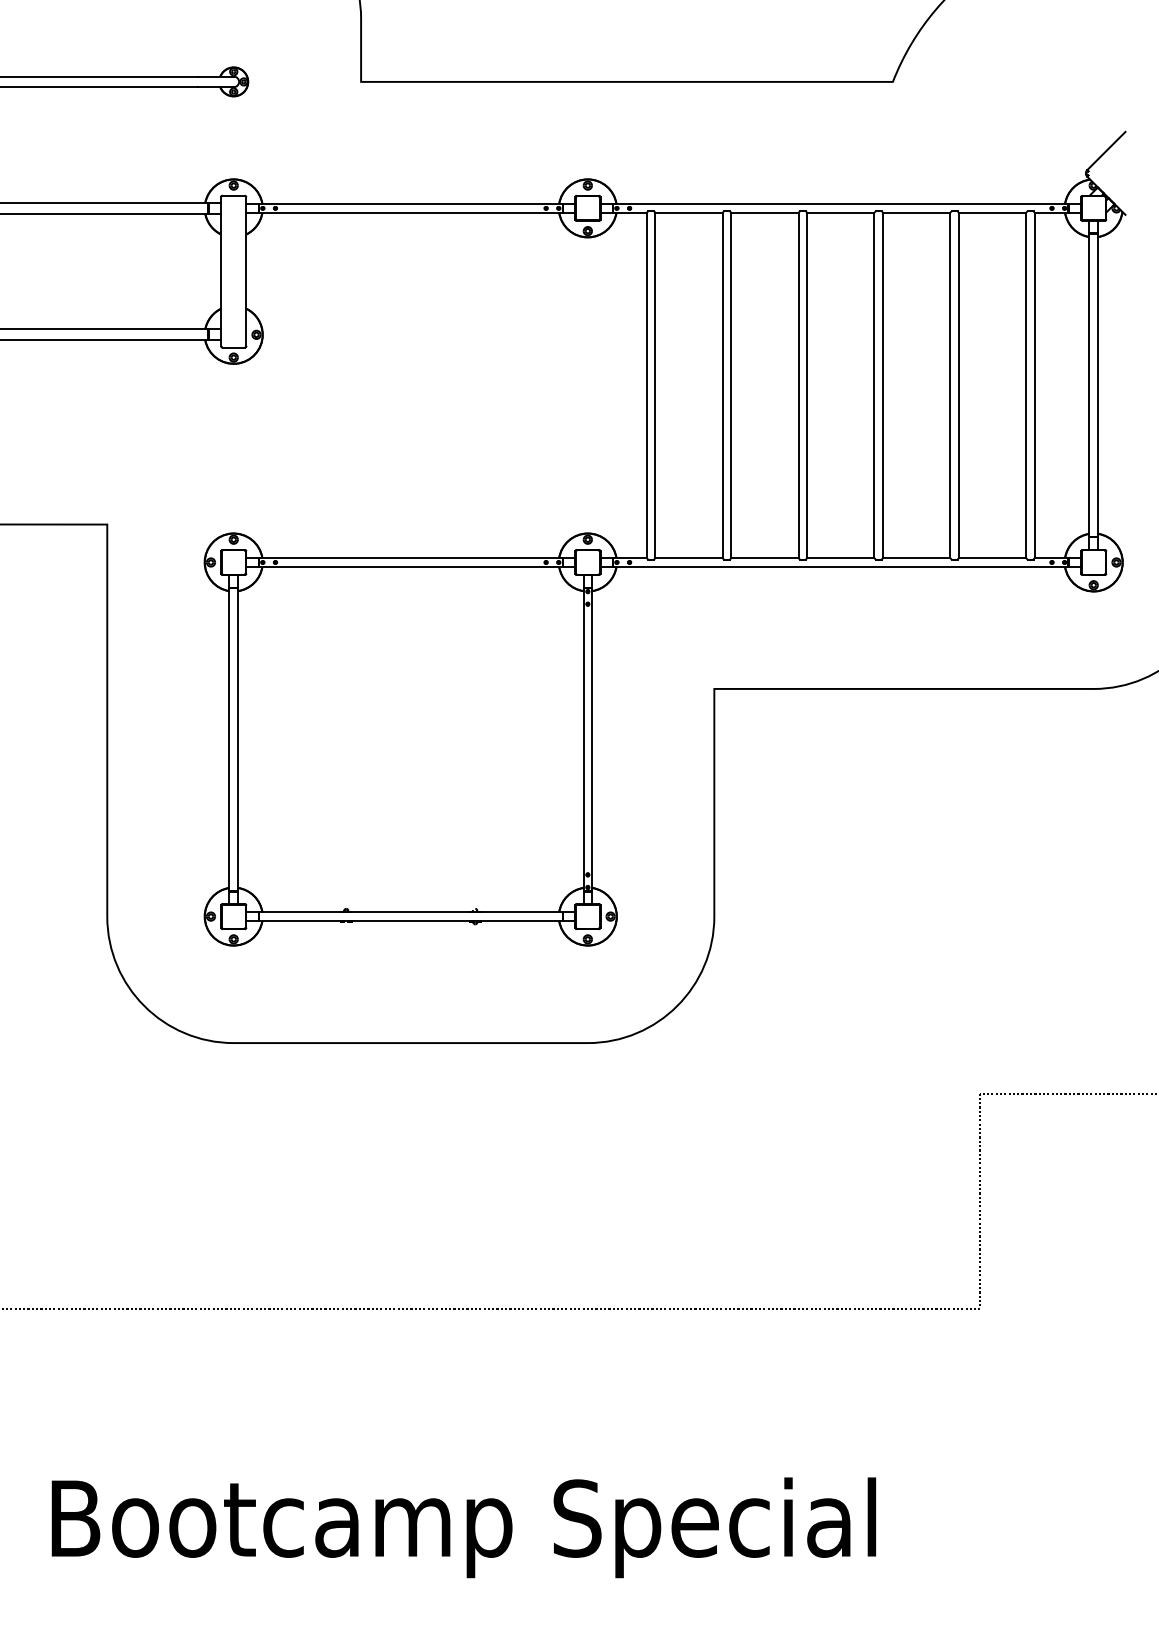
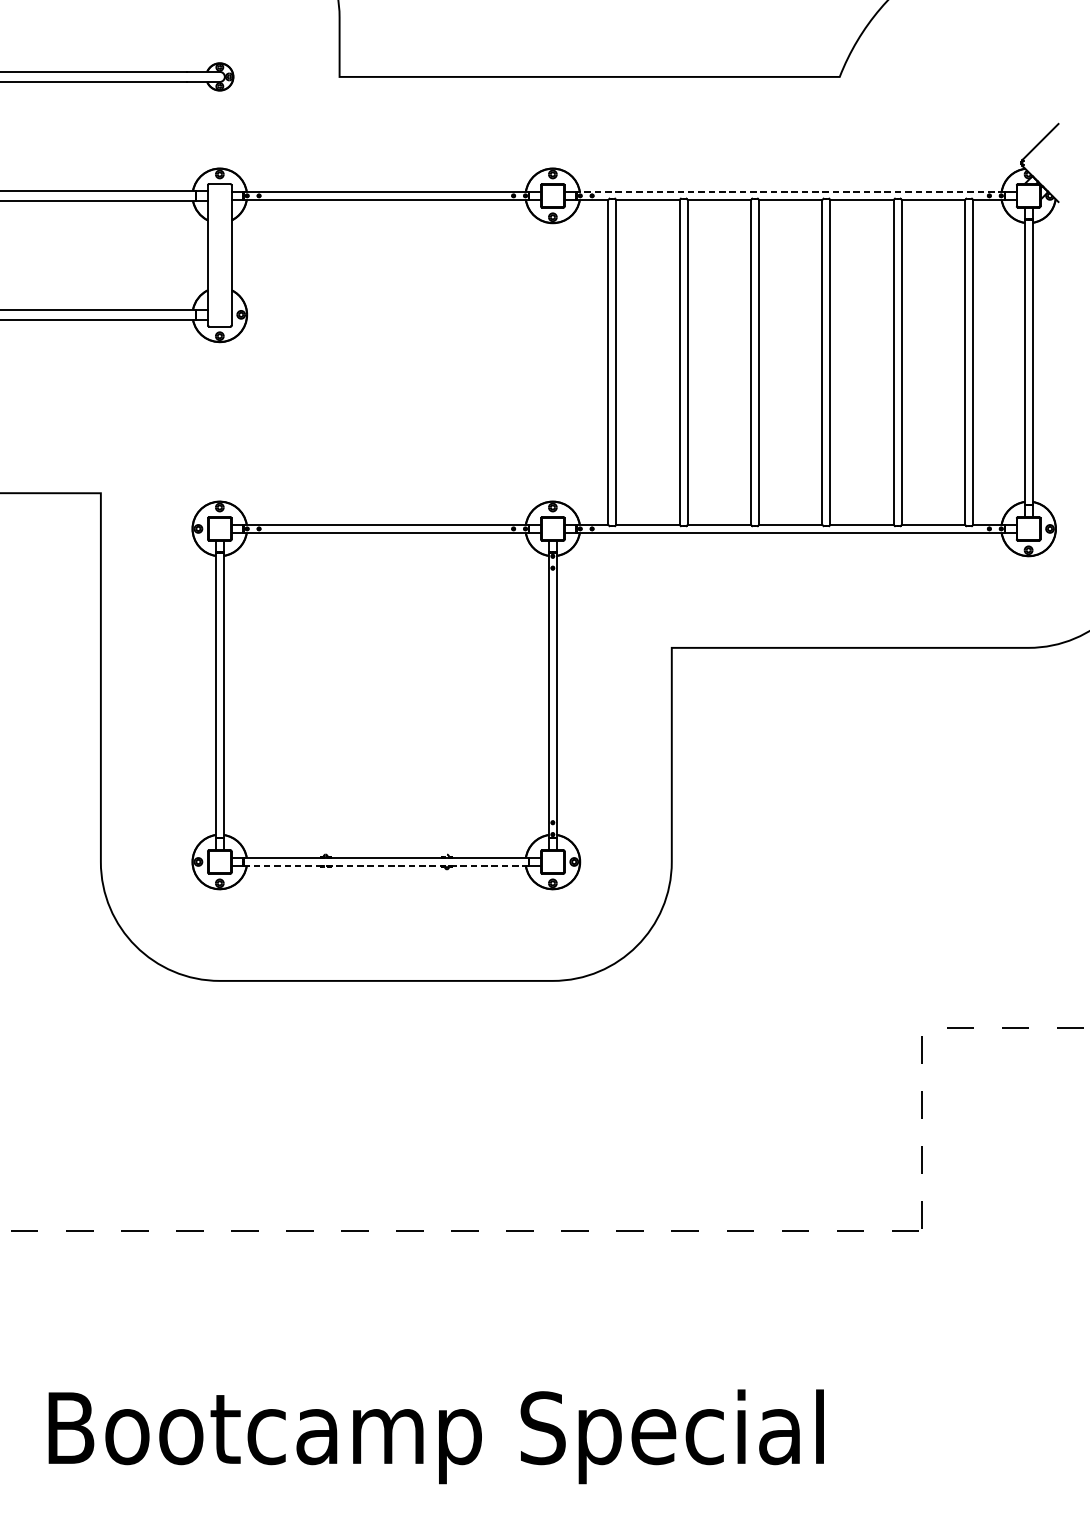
line: (840, 204) -> (790, 192), solid -> dashed
line: (410, 920) -> (386, 865), solid -> dashed

